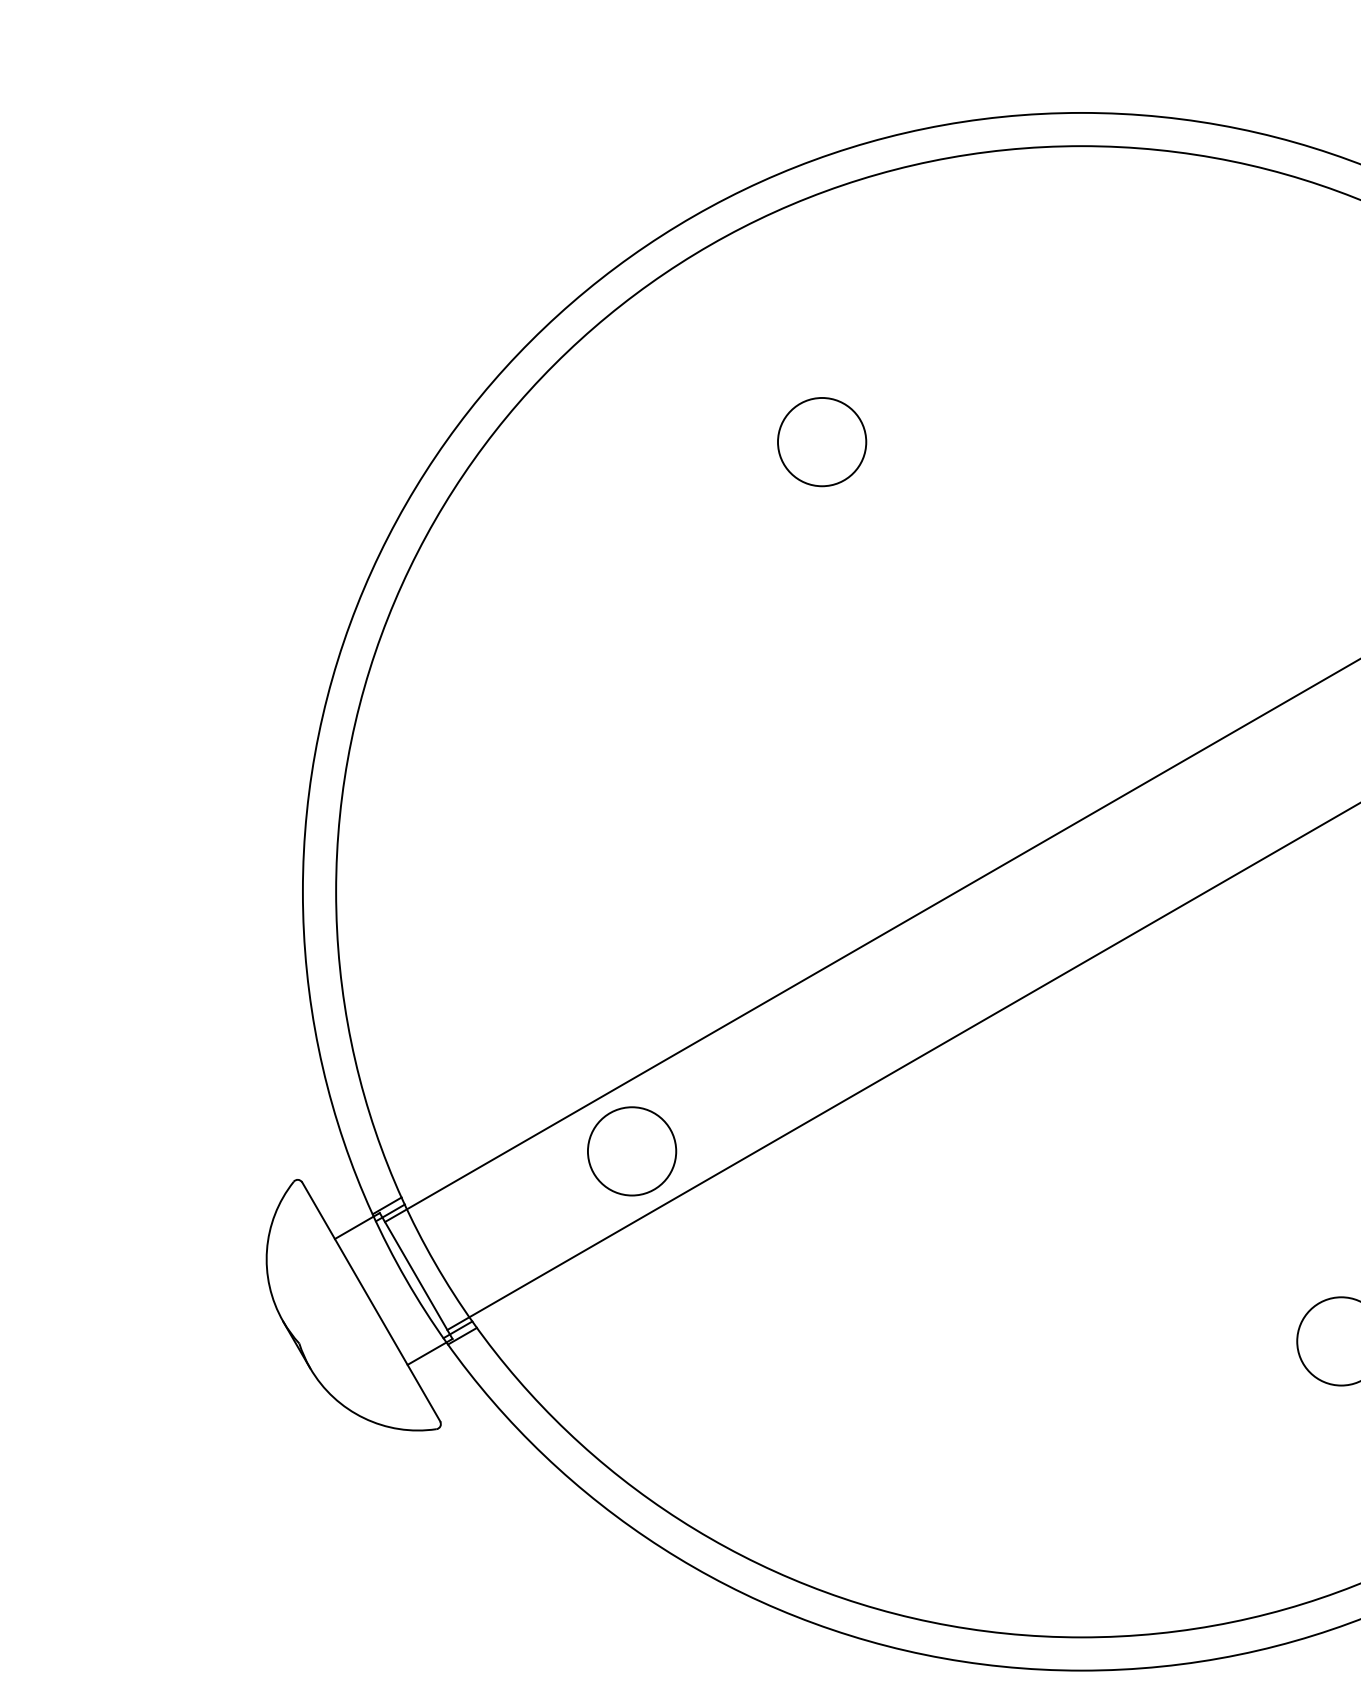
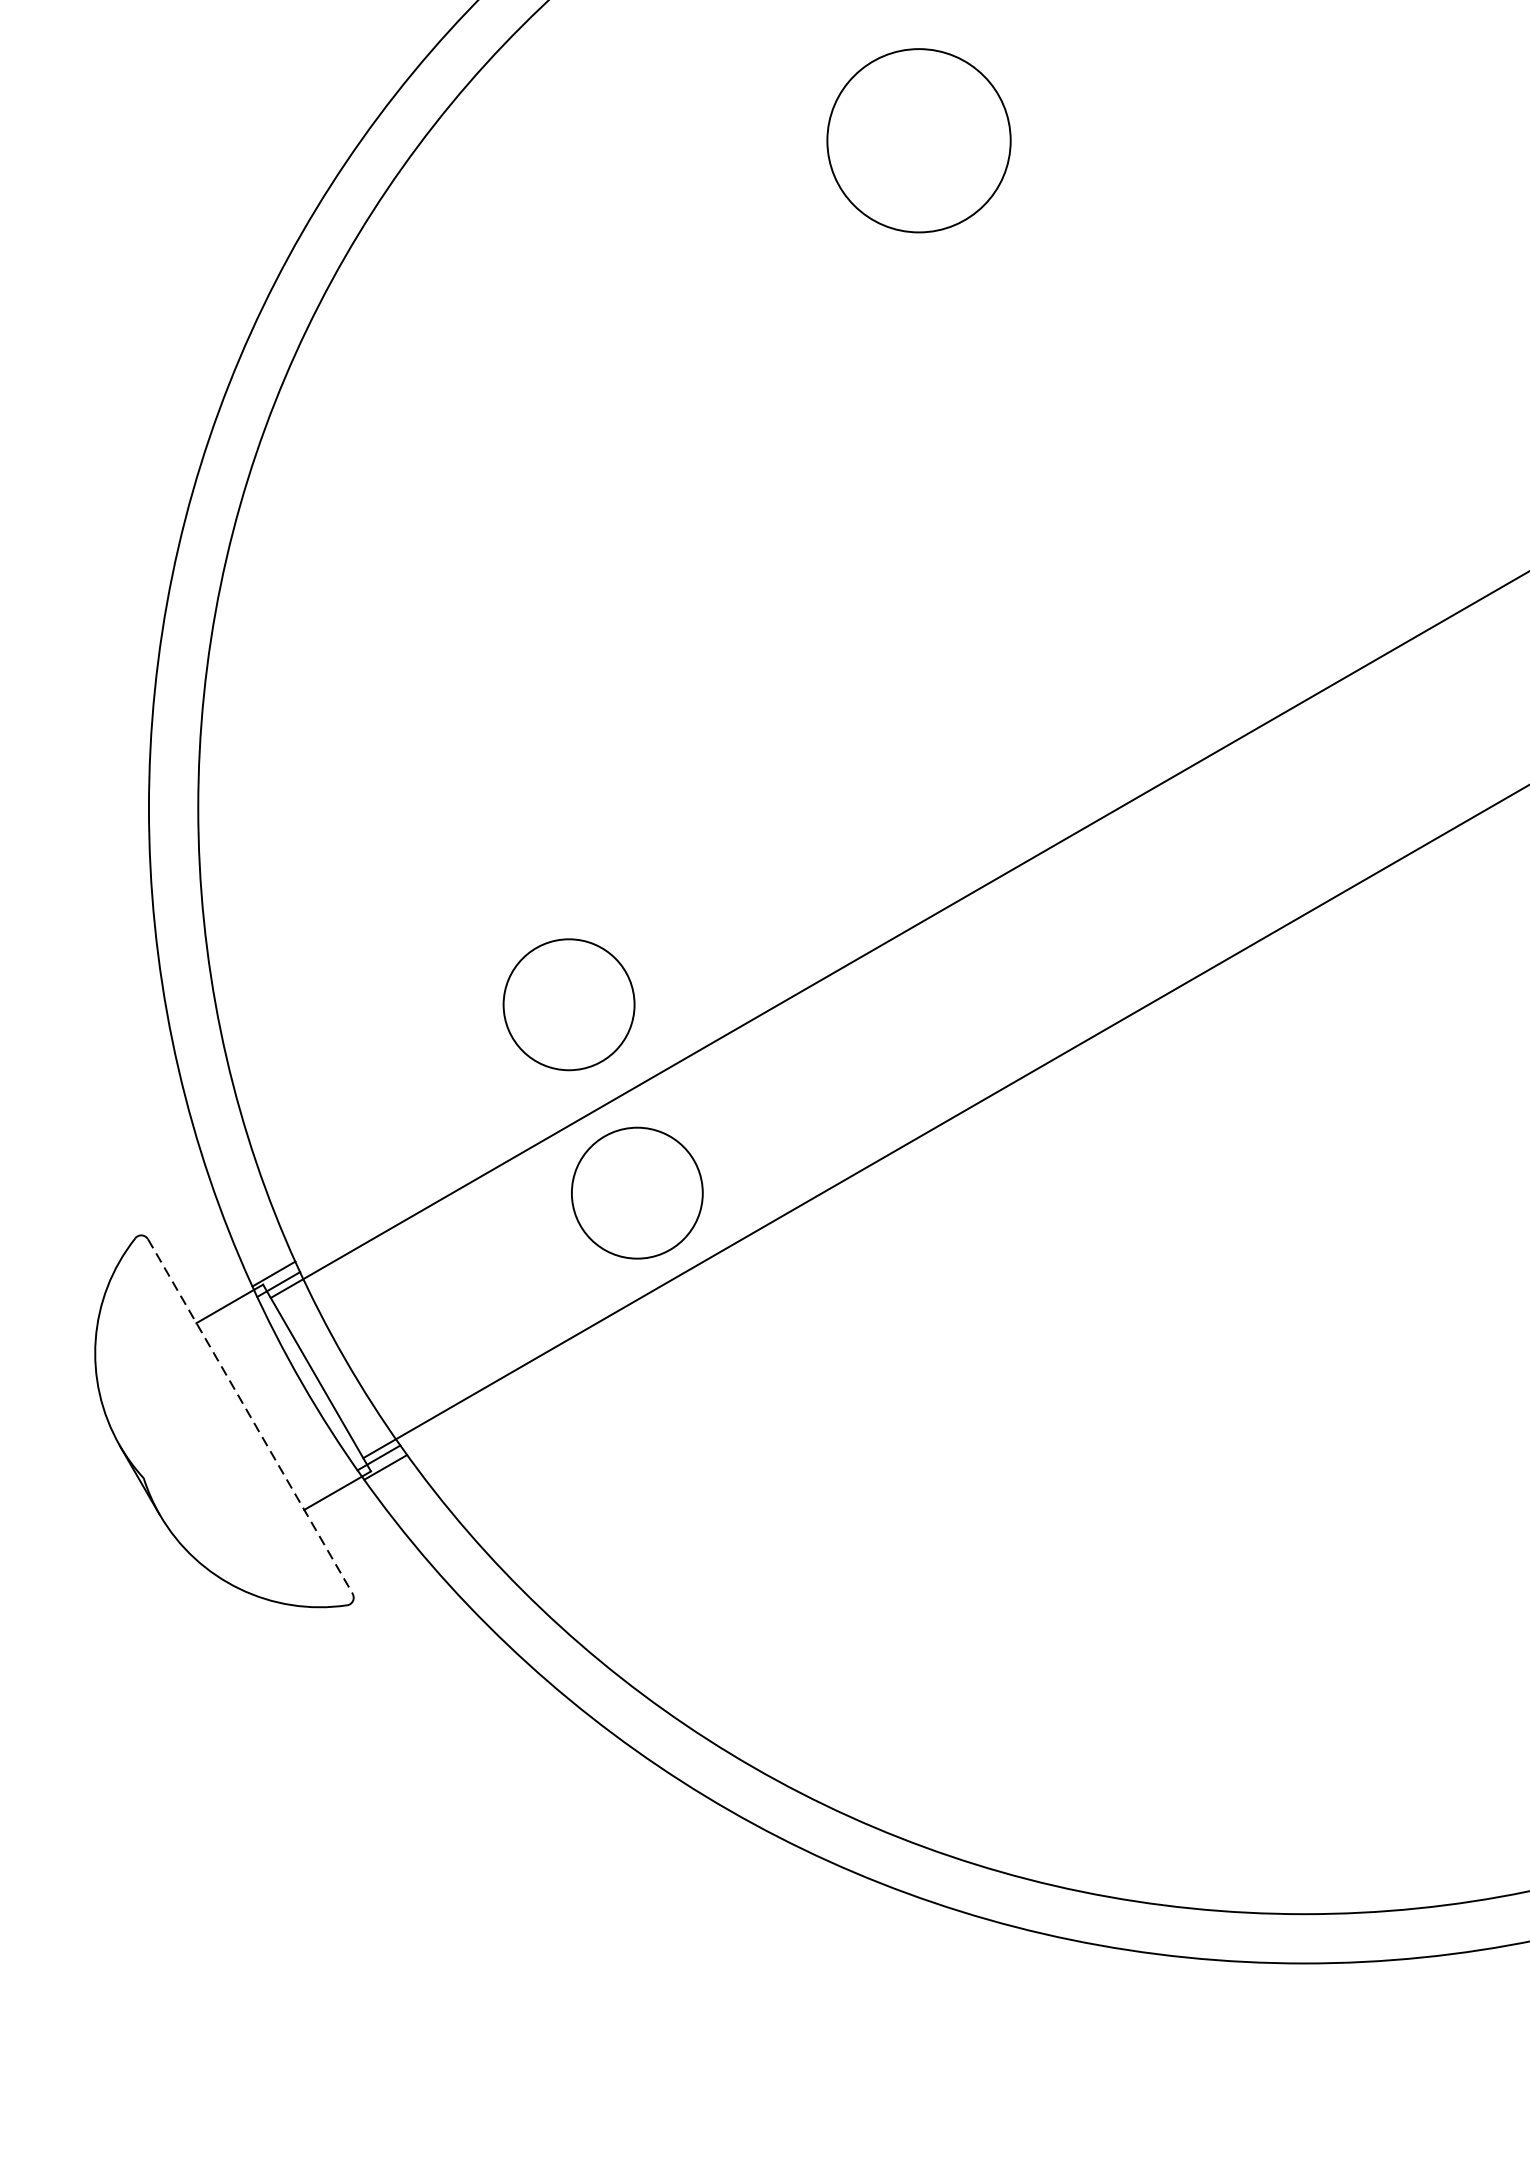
circle: (822, 442) -> (919, 141), size x1.4
circle: (586, 1024) -> (569, 1004), added
line: (371, 1302) -> (250, 1417), solid -> dashed

